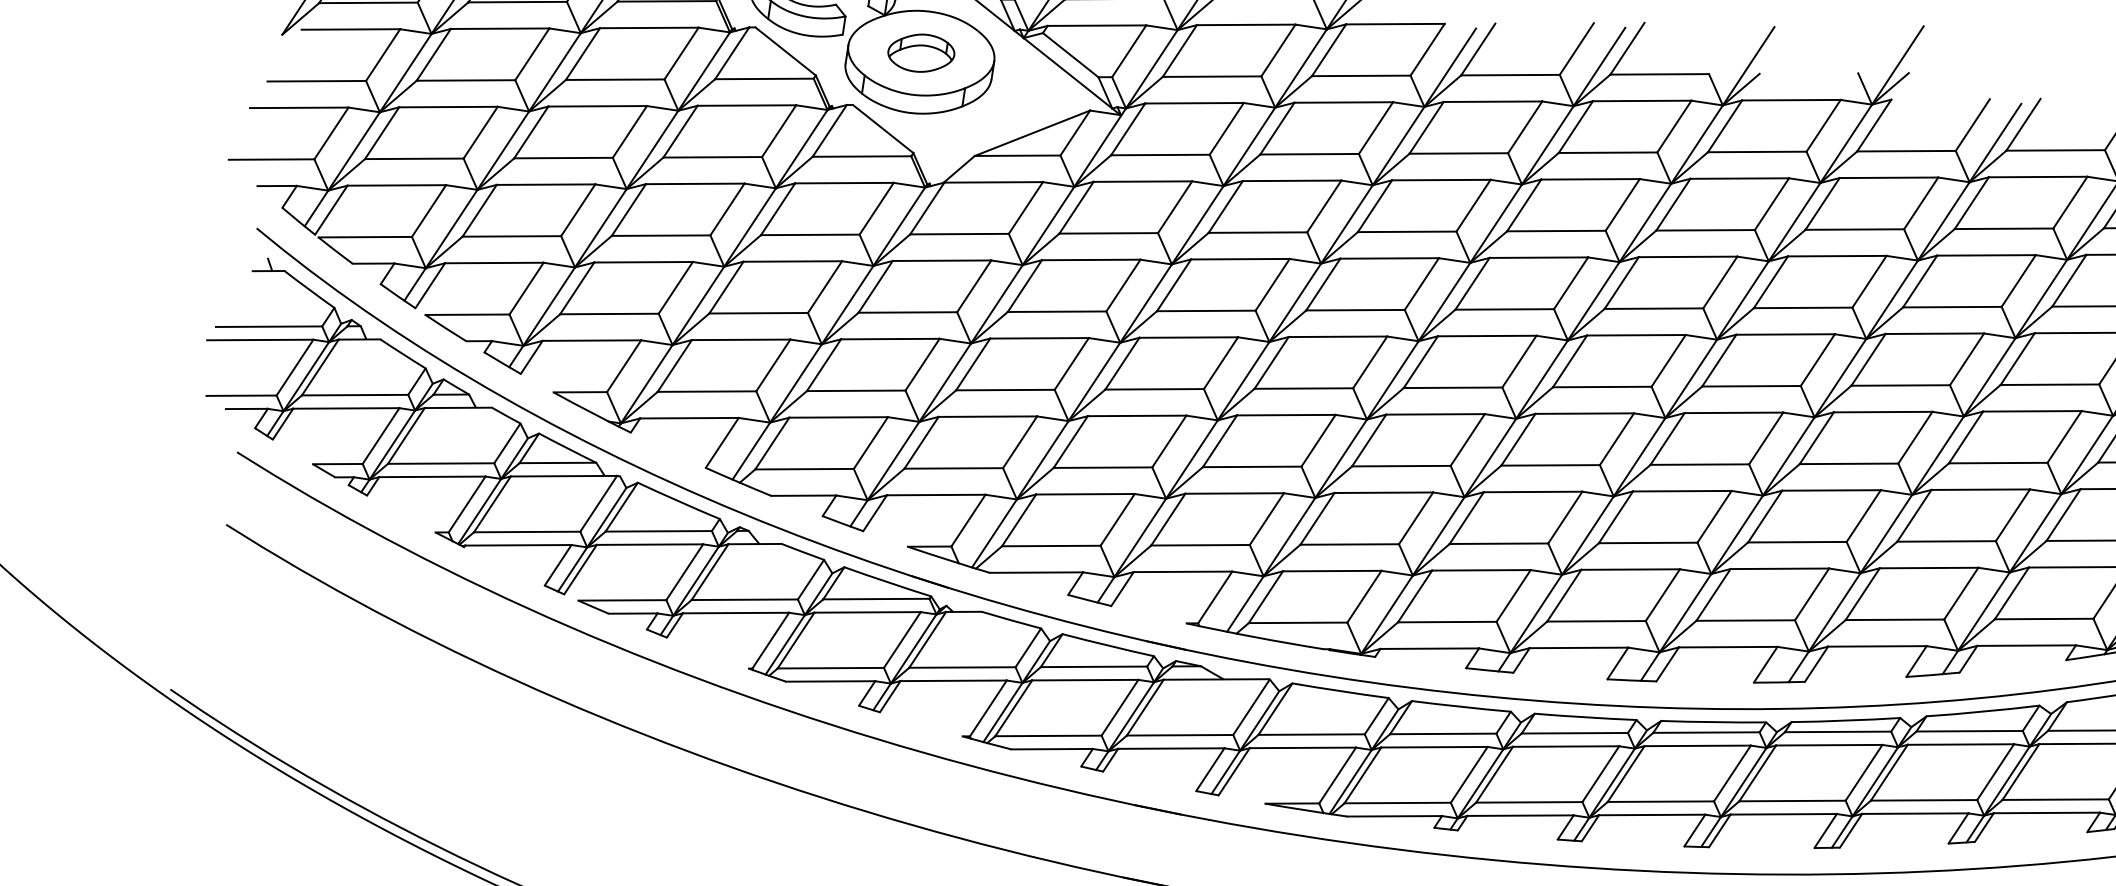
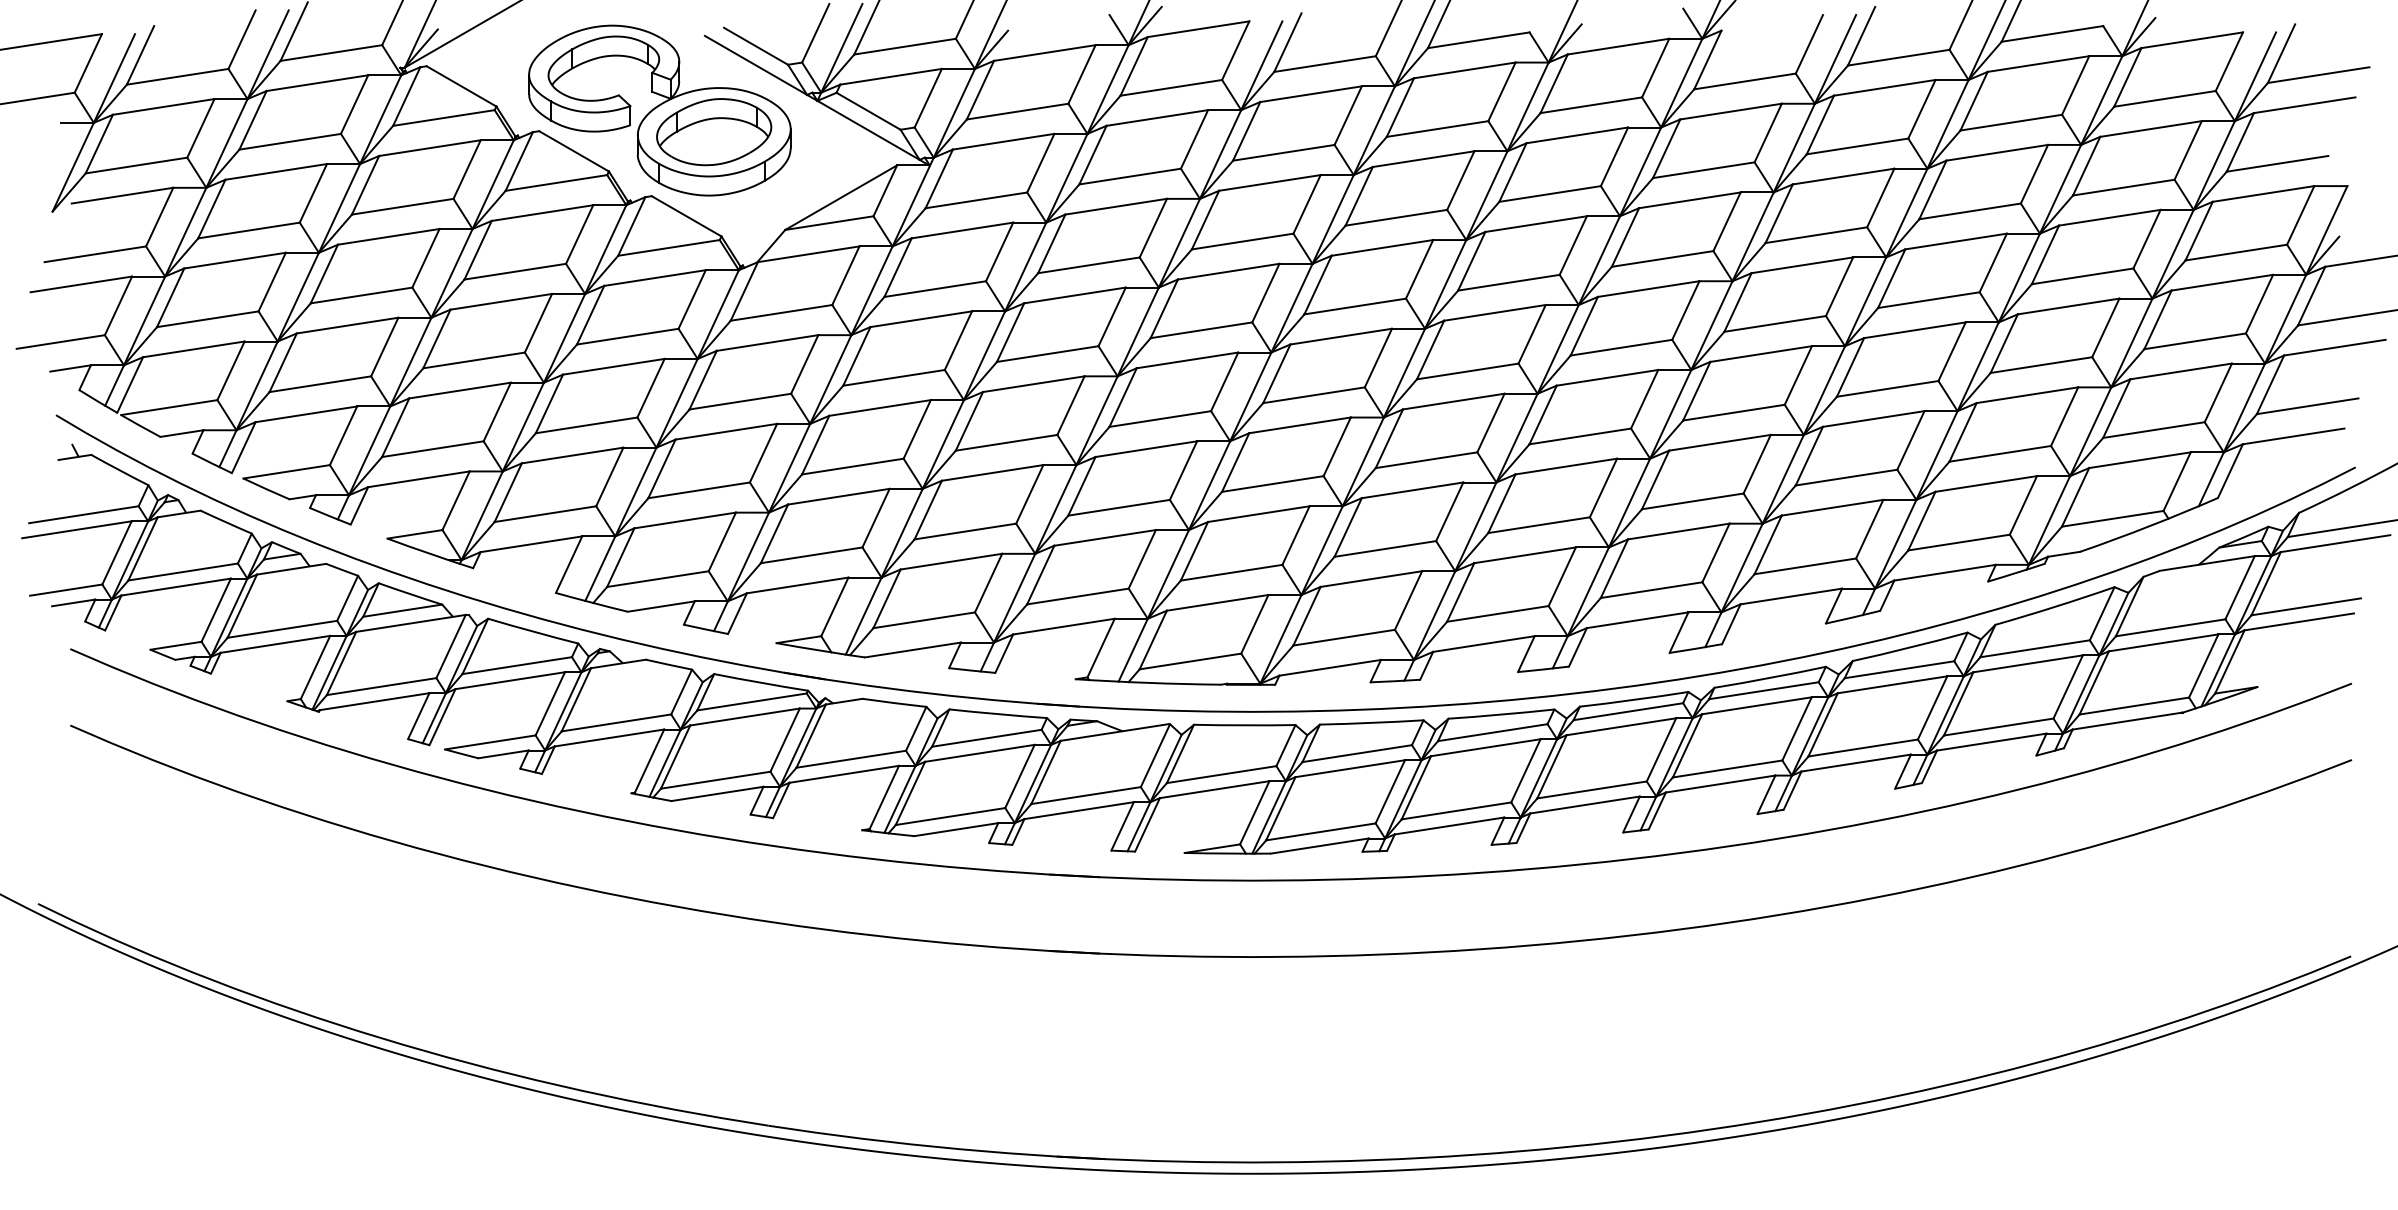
part: (921, 53) -> (714, 132), size x1.67

